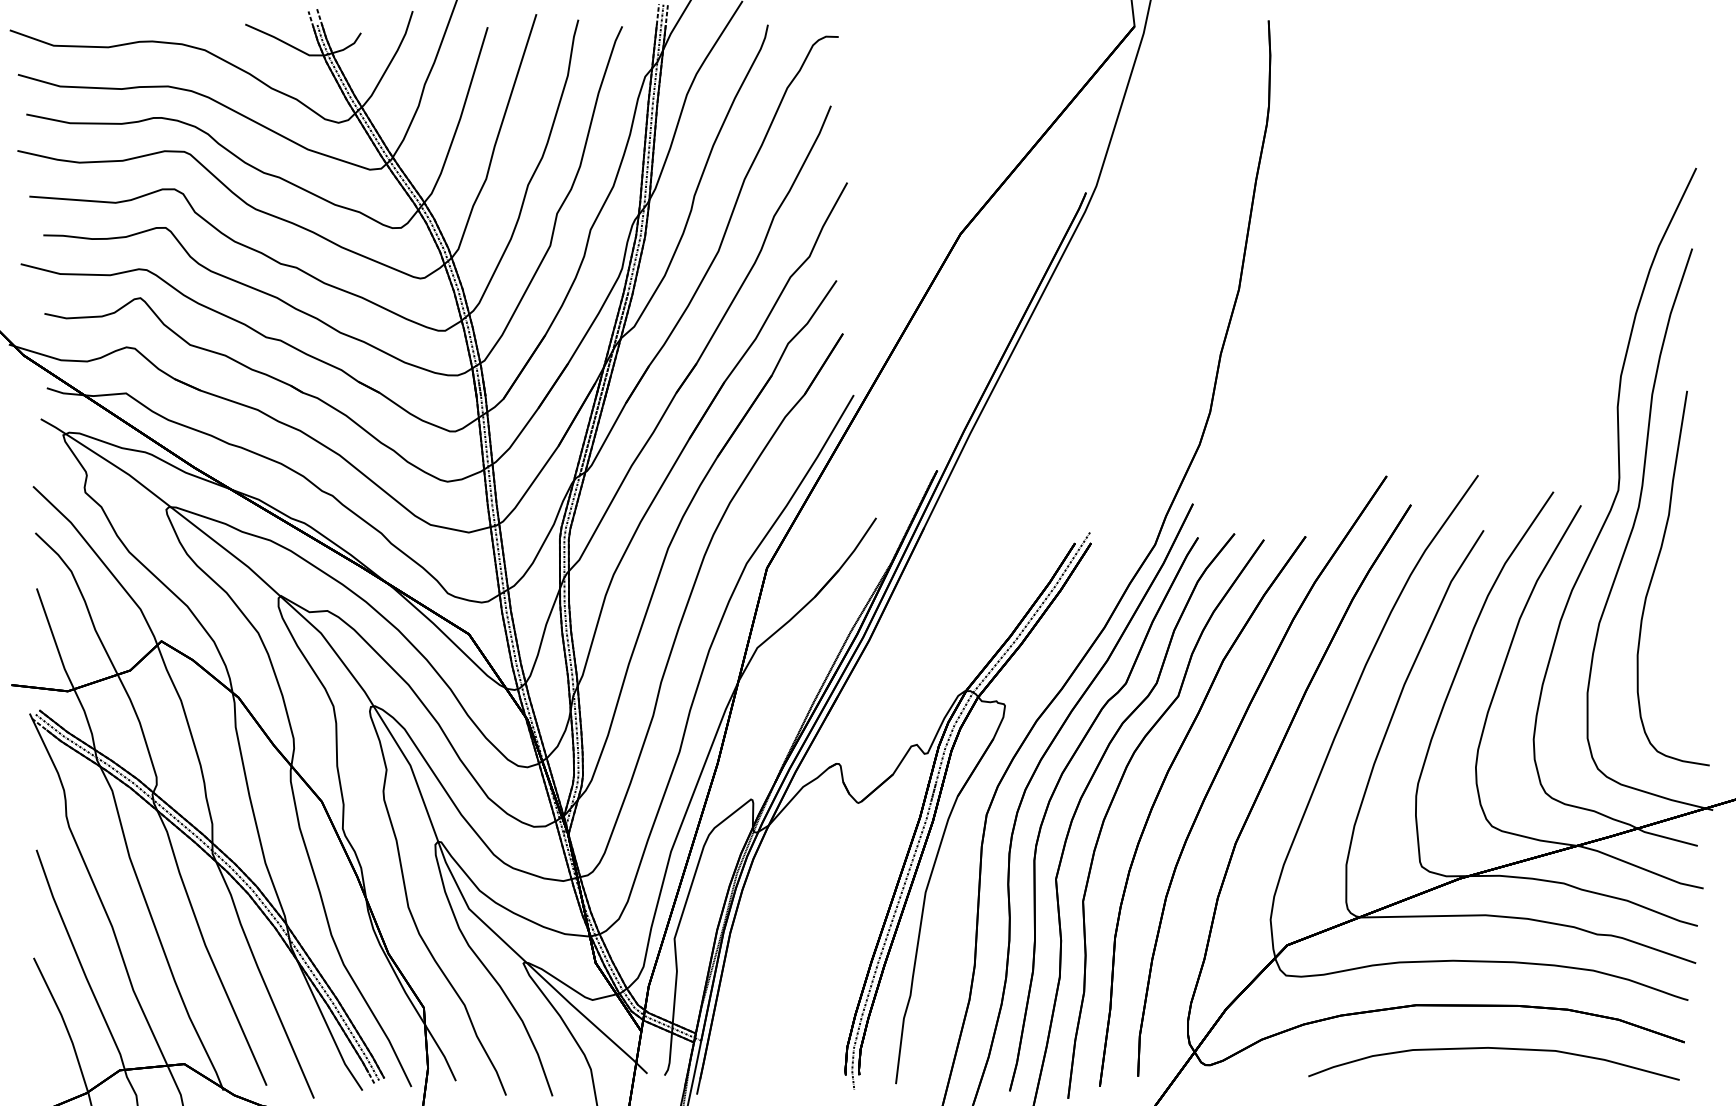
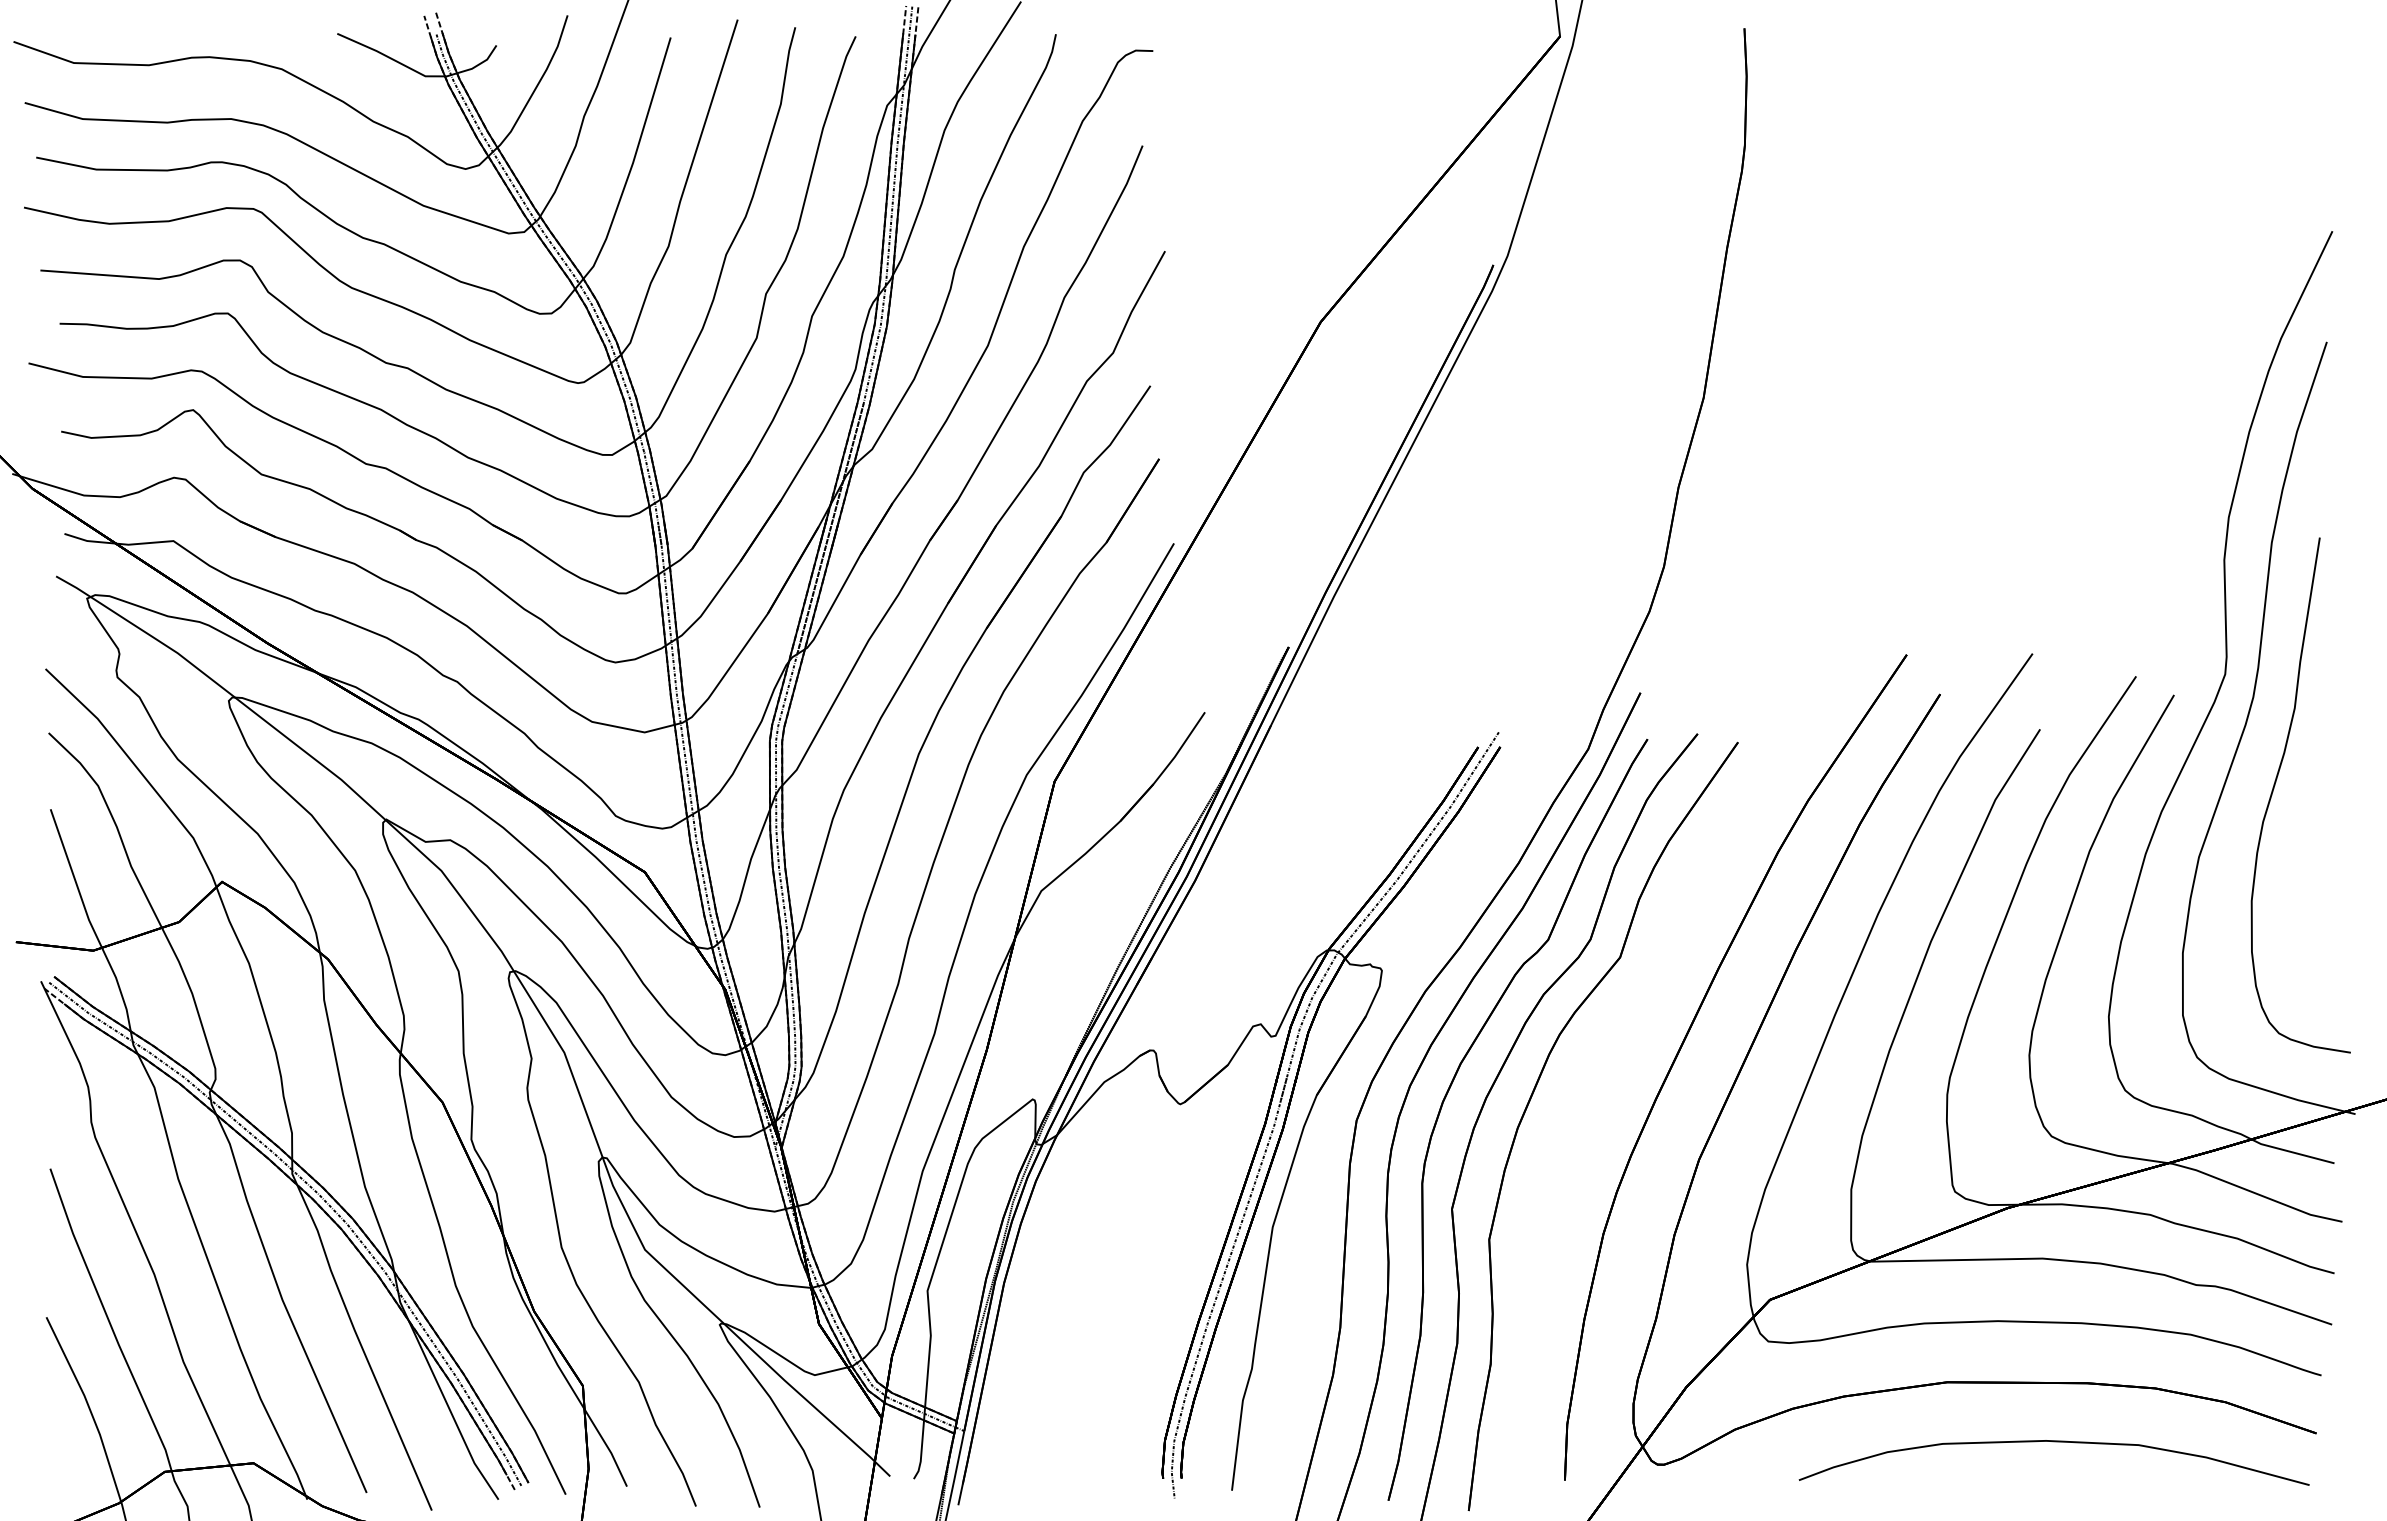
part: (1161, 790) -> (1596, 1086), removed

